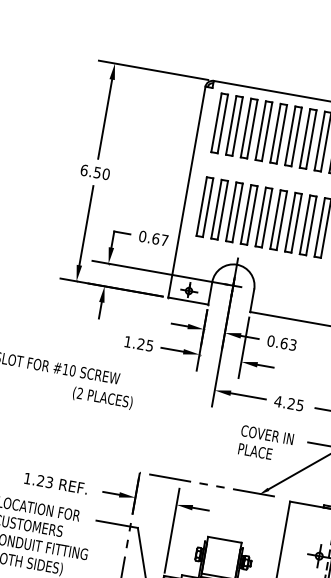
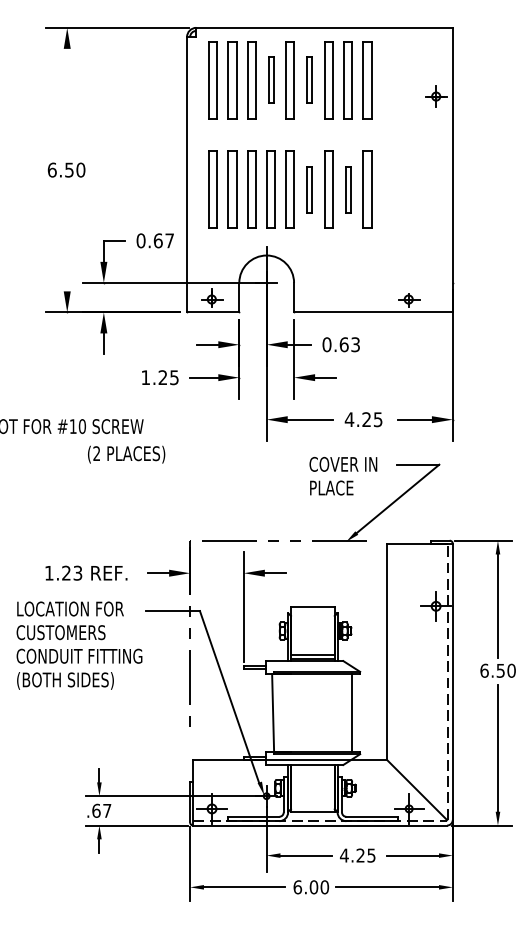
line: (105, 119) -> (67, 100), removed
part: (263, 131) -> (270, 80), size x0.6
part: (293, 136) -> (309, 80), size x0.6
part: (278, 219) -> (309, 189), size x0.6
line: (86, 225) -> (67, 239), removed
part: (307, 225) -> (347, 189), size x0.6

